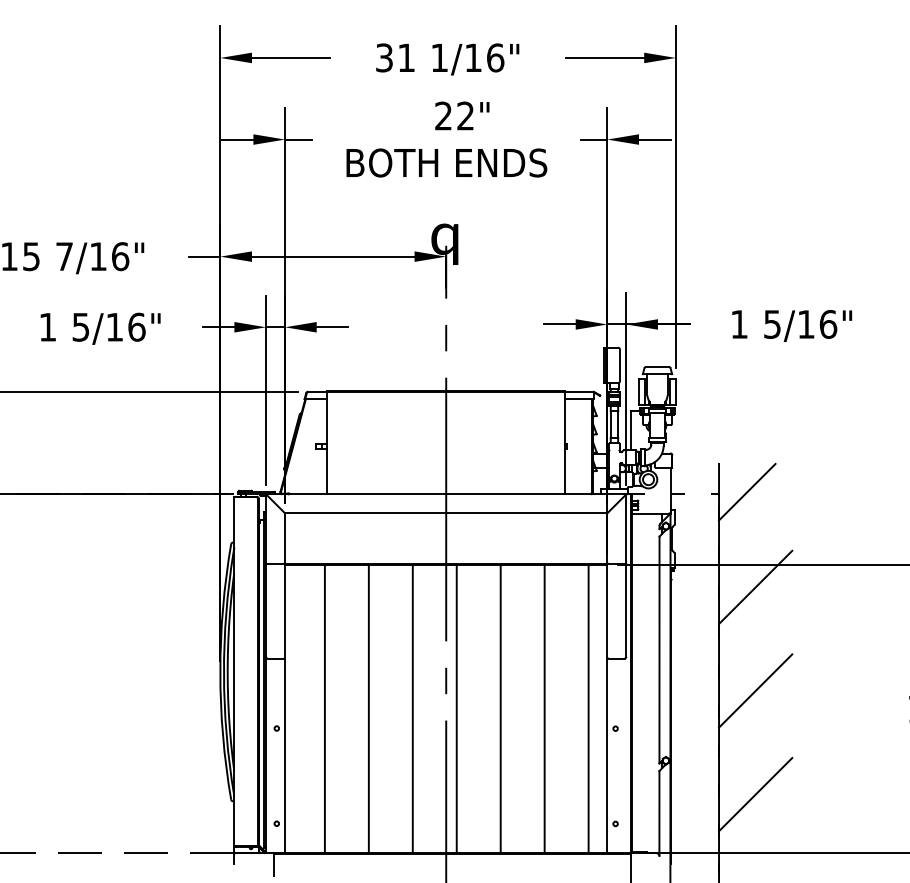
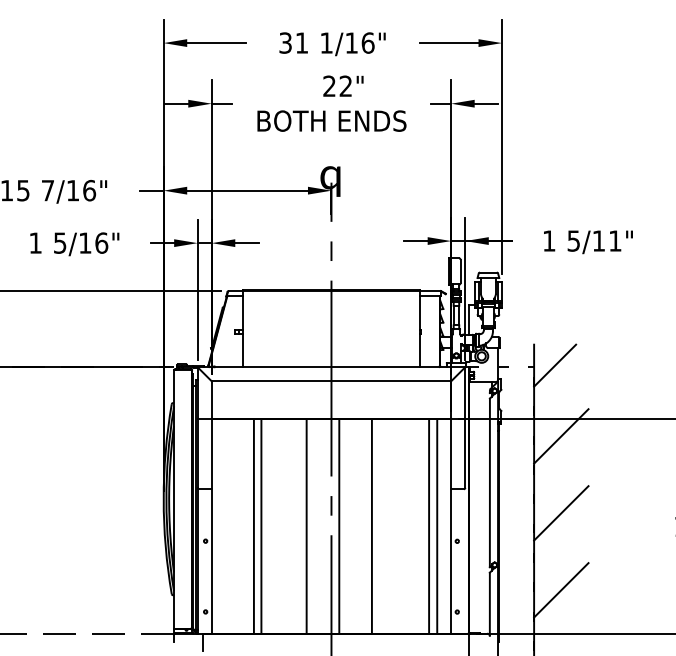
text: (828, 324) -> (615, 241), 5/16" -> 5/11"
line: (324, 708) -> (261, 526), moved
line: (368, 708) -> (253, 526), moved
line: (544, 708) -> (428, 526), moved

